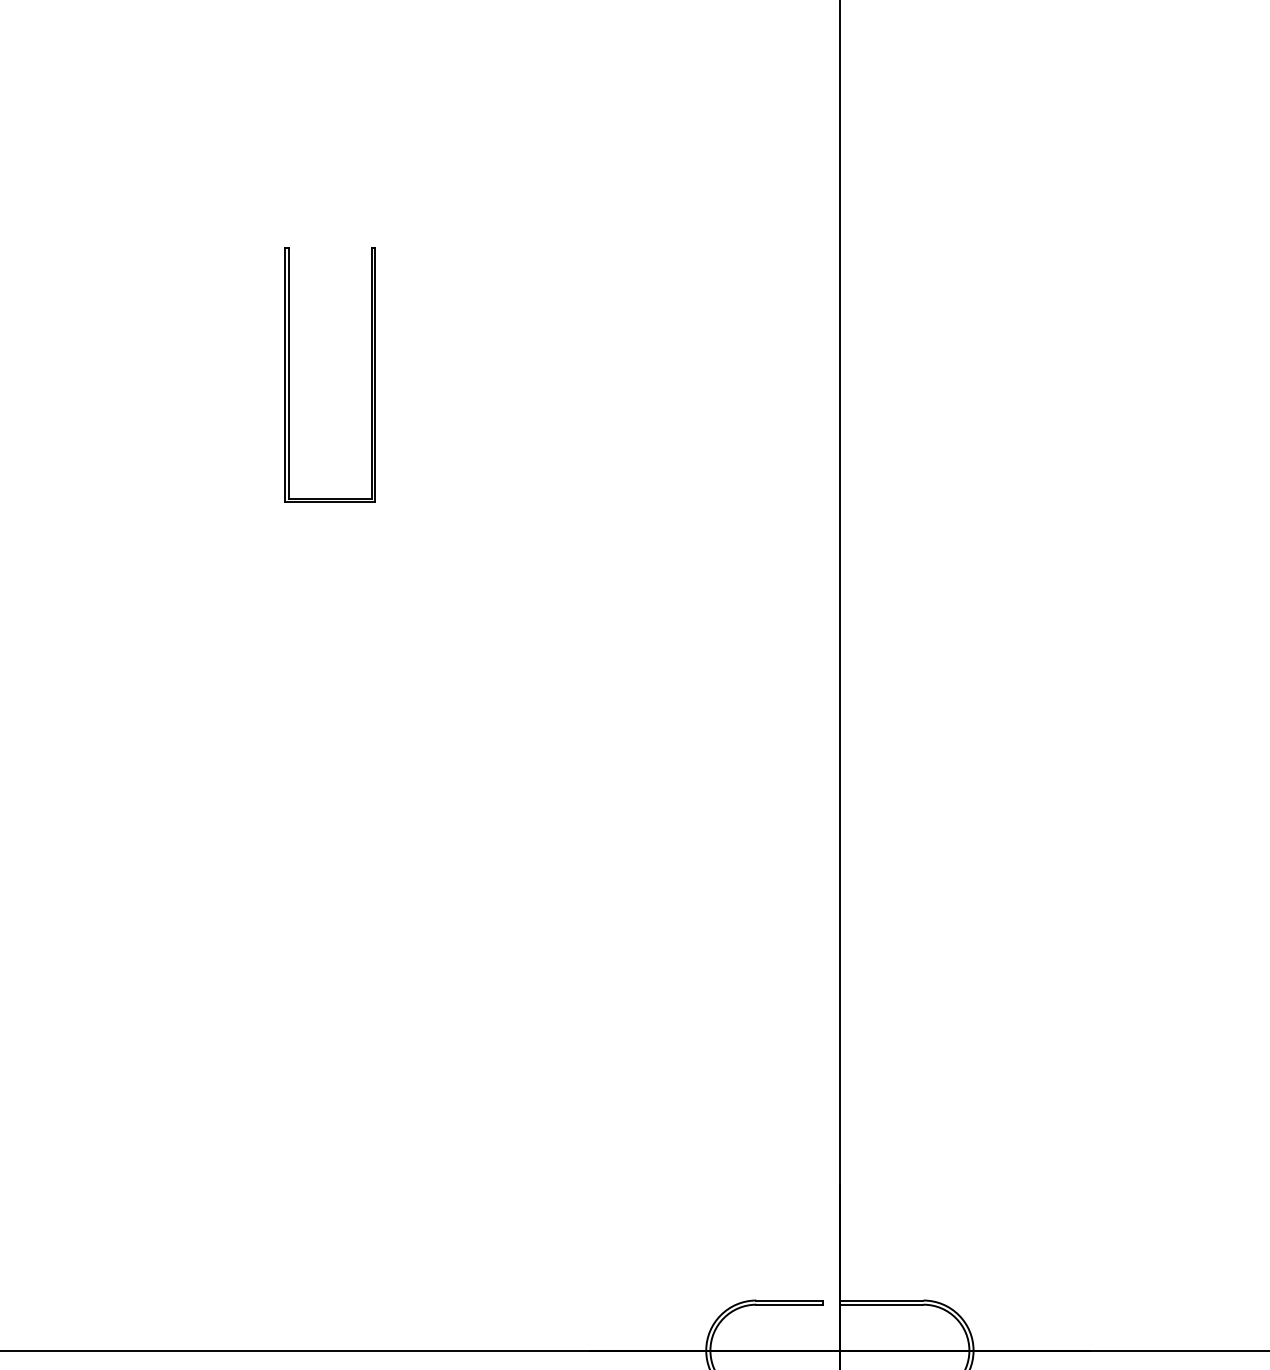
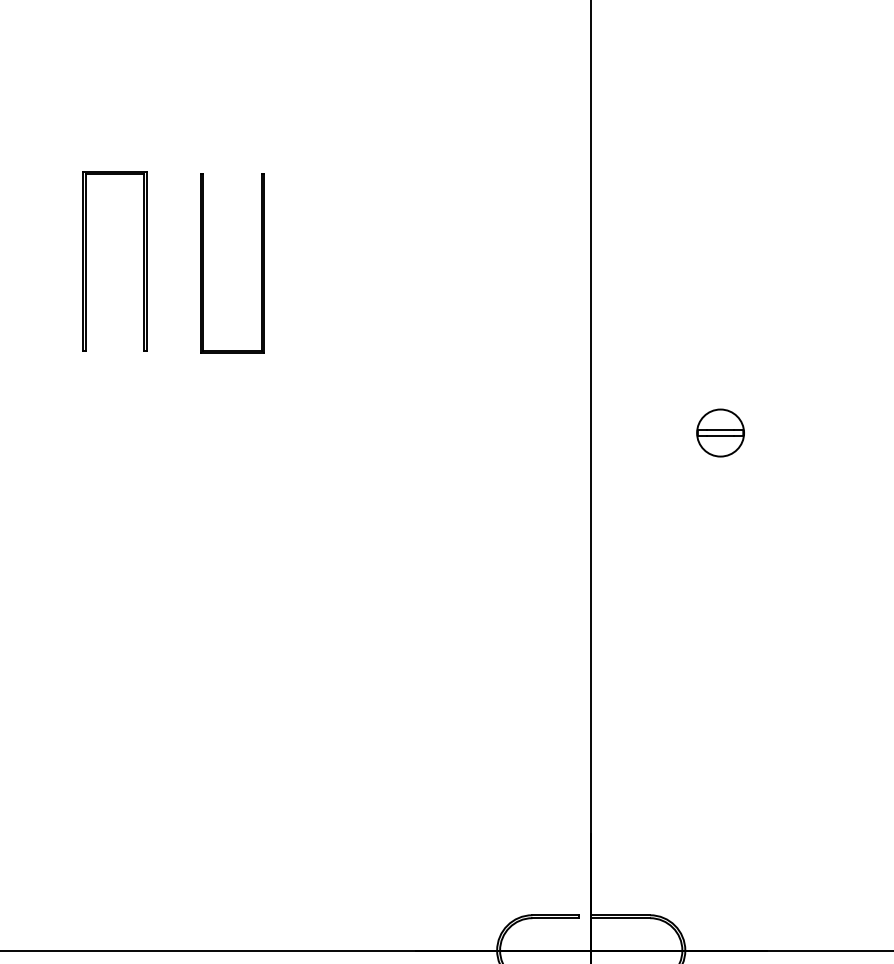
part: (122, 371) -> (86, 261), added
part: (1023, 614) -> (720, 432), added

